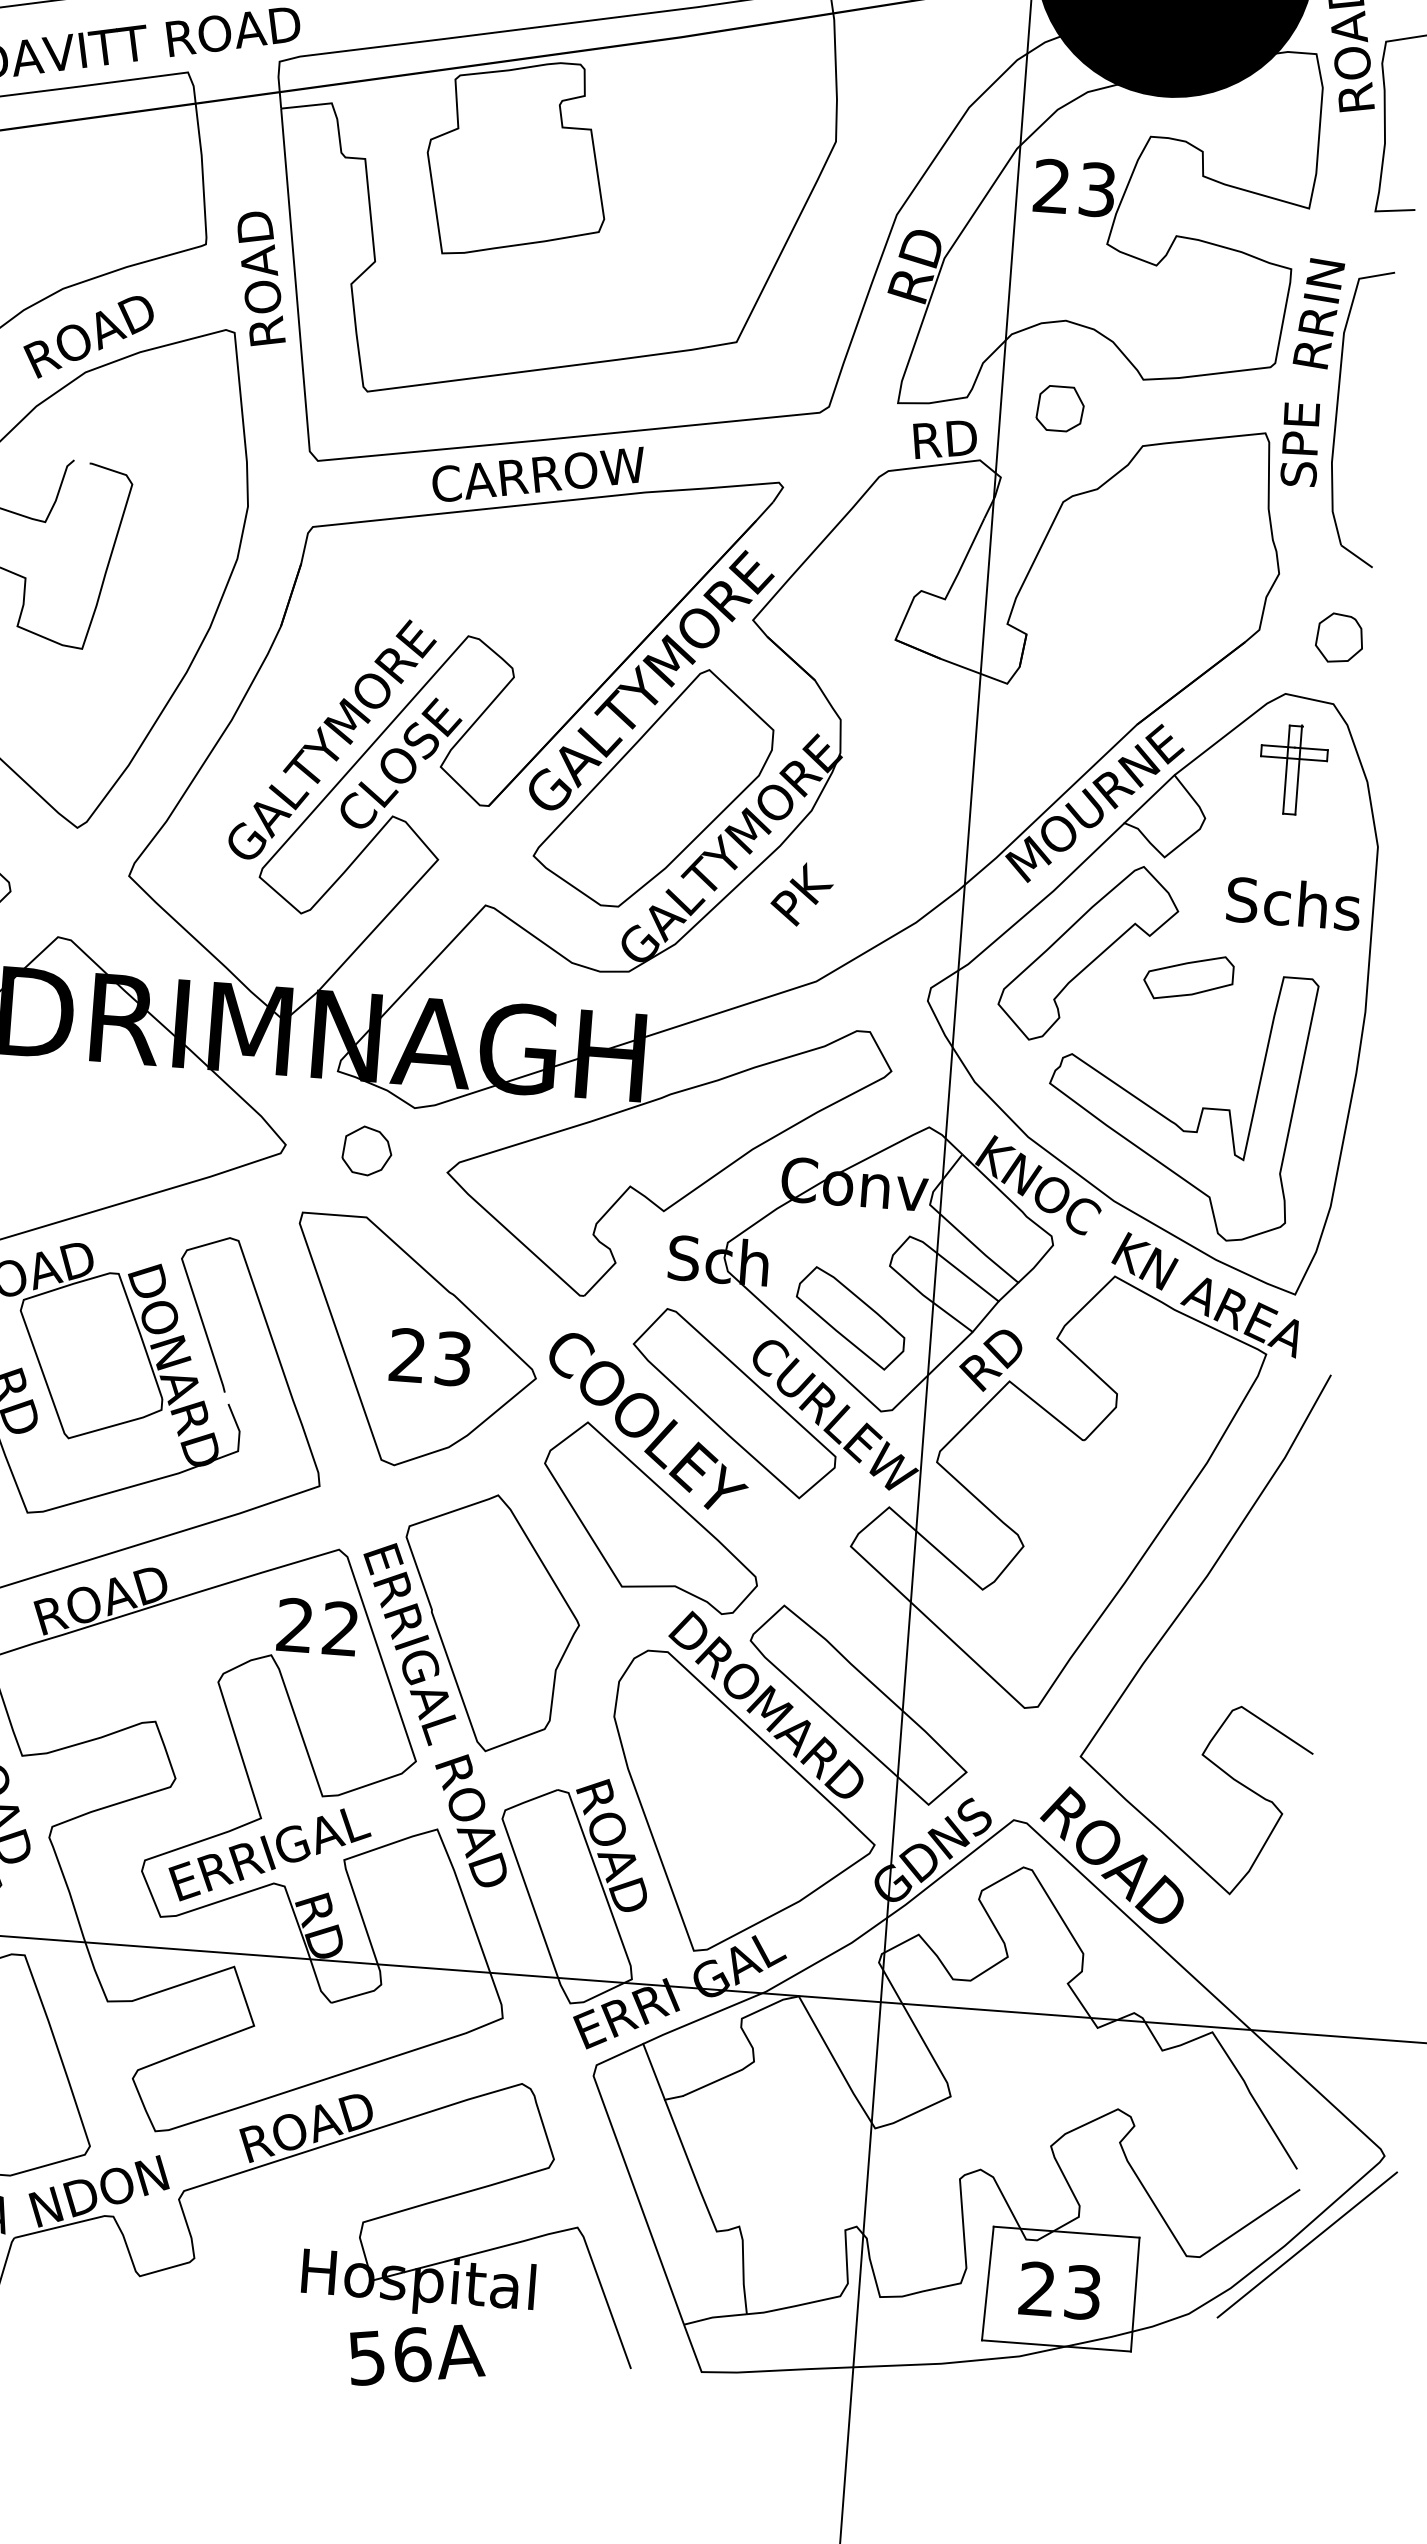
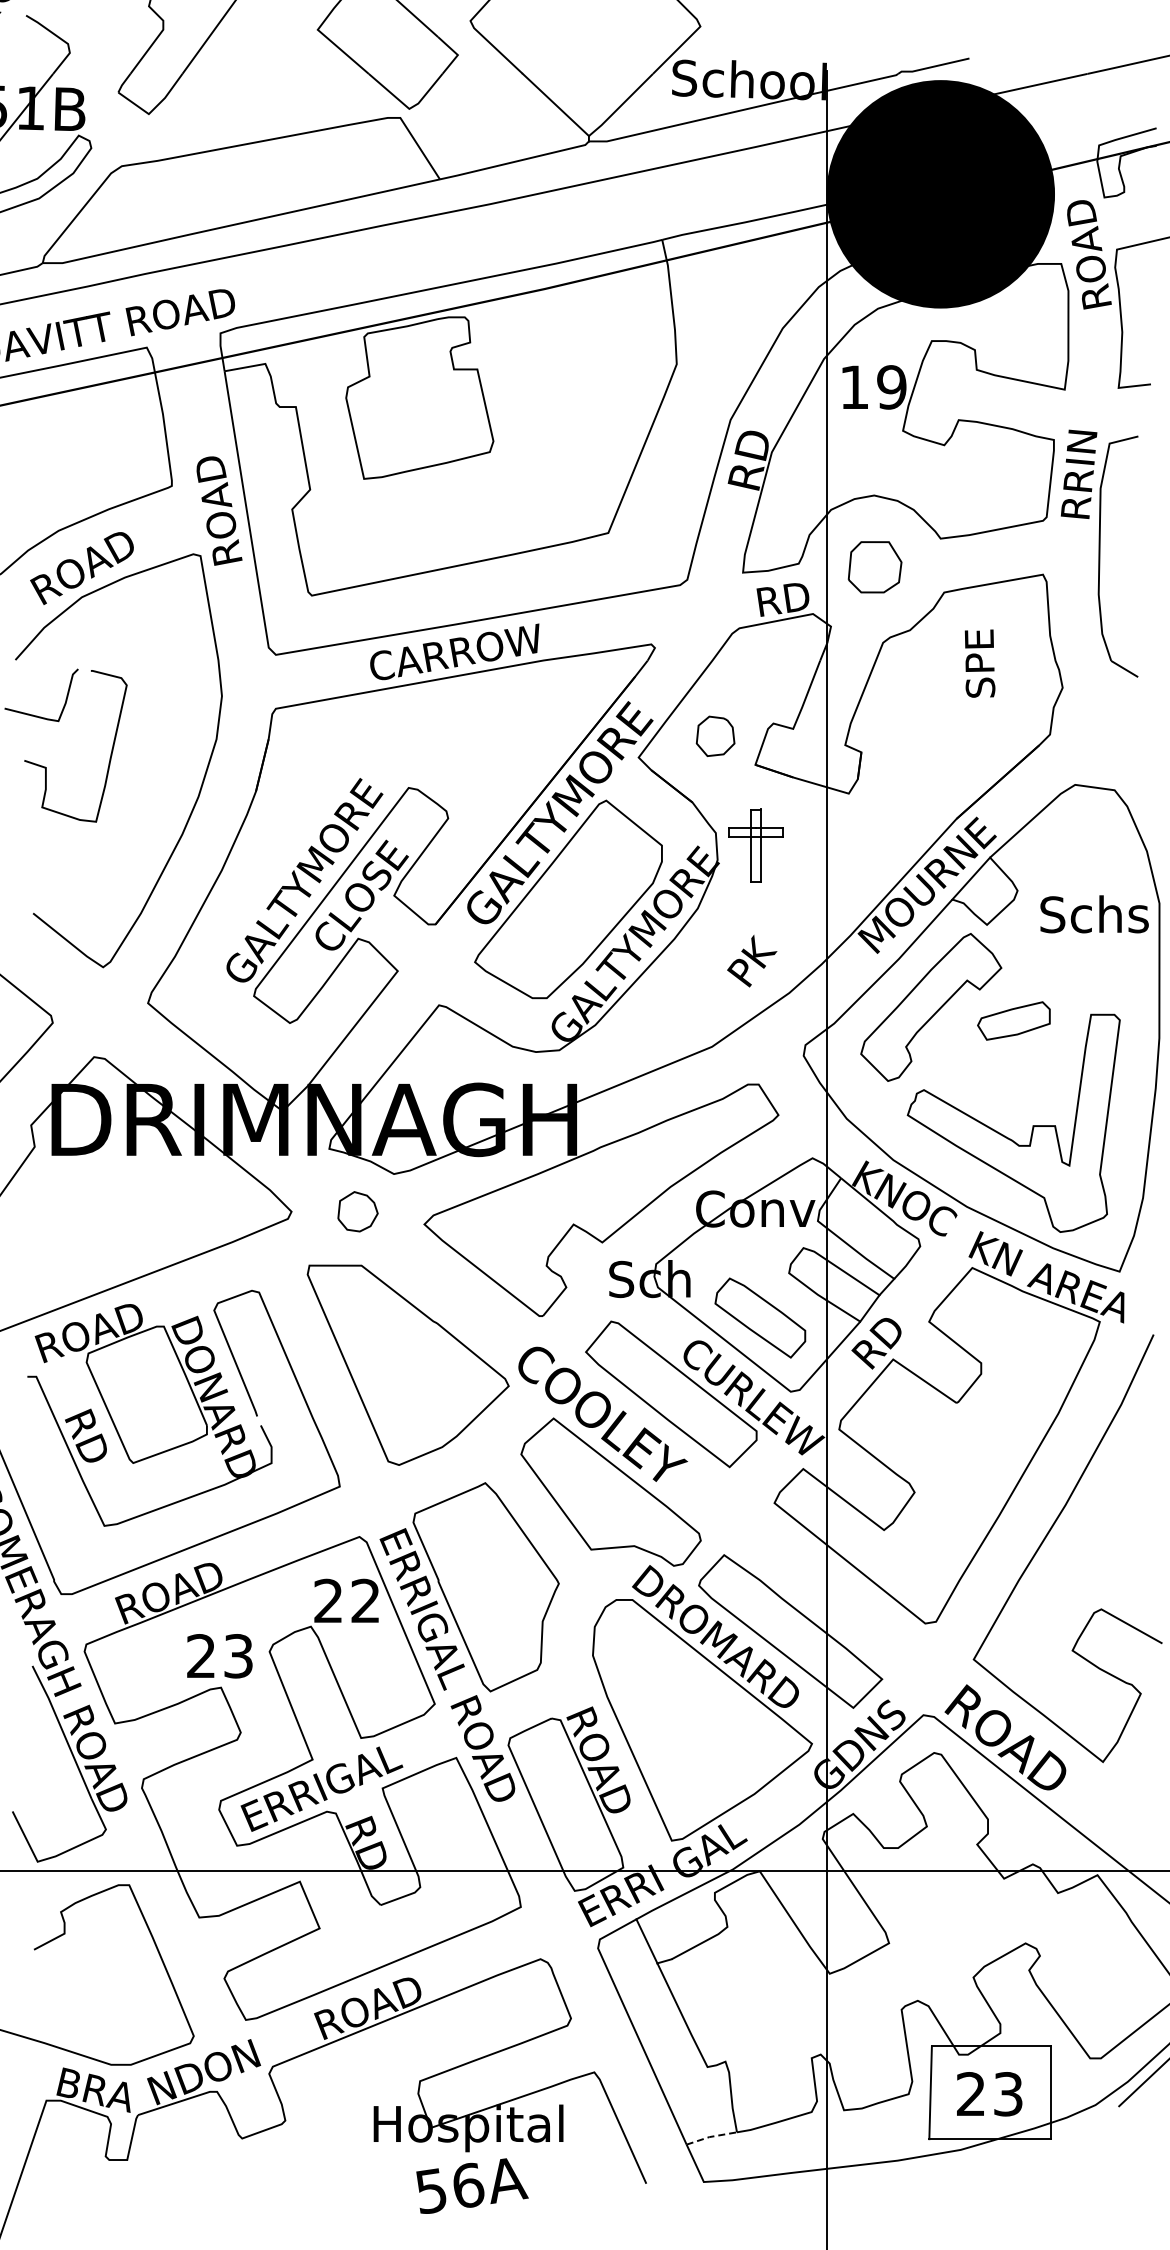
text: (1074, 188) -> (873, 387), 23 -> 19
part: (1059, 408) -> (874, 567), size x1.4
text: (1299, 444) -> (979, 663), moved
part: (1339, 637) -> (715, 735), moved
part: (1292, 769) -> (755, 845), moved
text: (802, 893) -> (752, 960), moved
text: (1293, 903) -> (1094, 914), moved
text: (429, 1357) -> (219, 1656), moved
line: (715, 2316) -> (711, 2136), solid -> dashed

